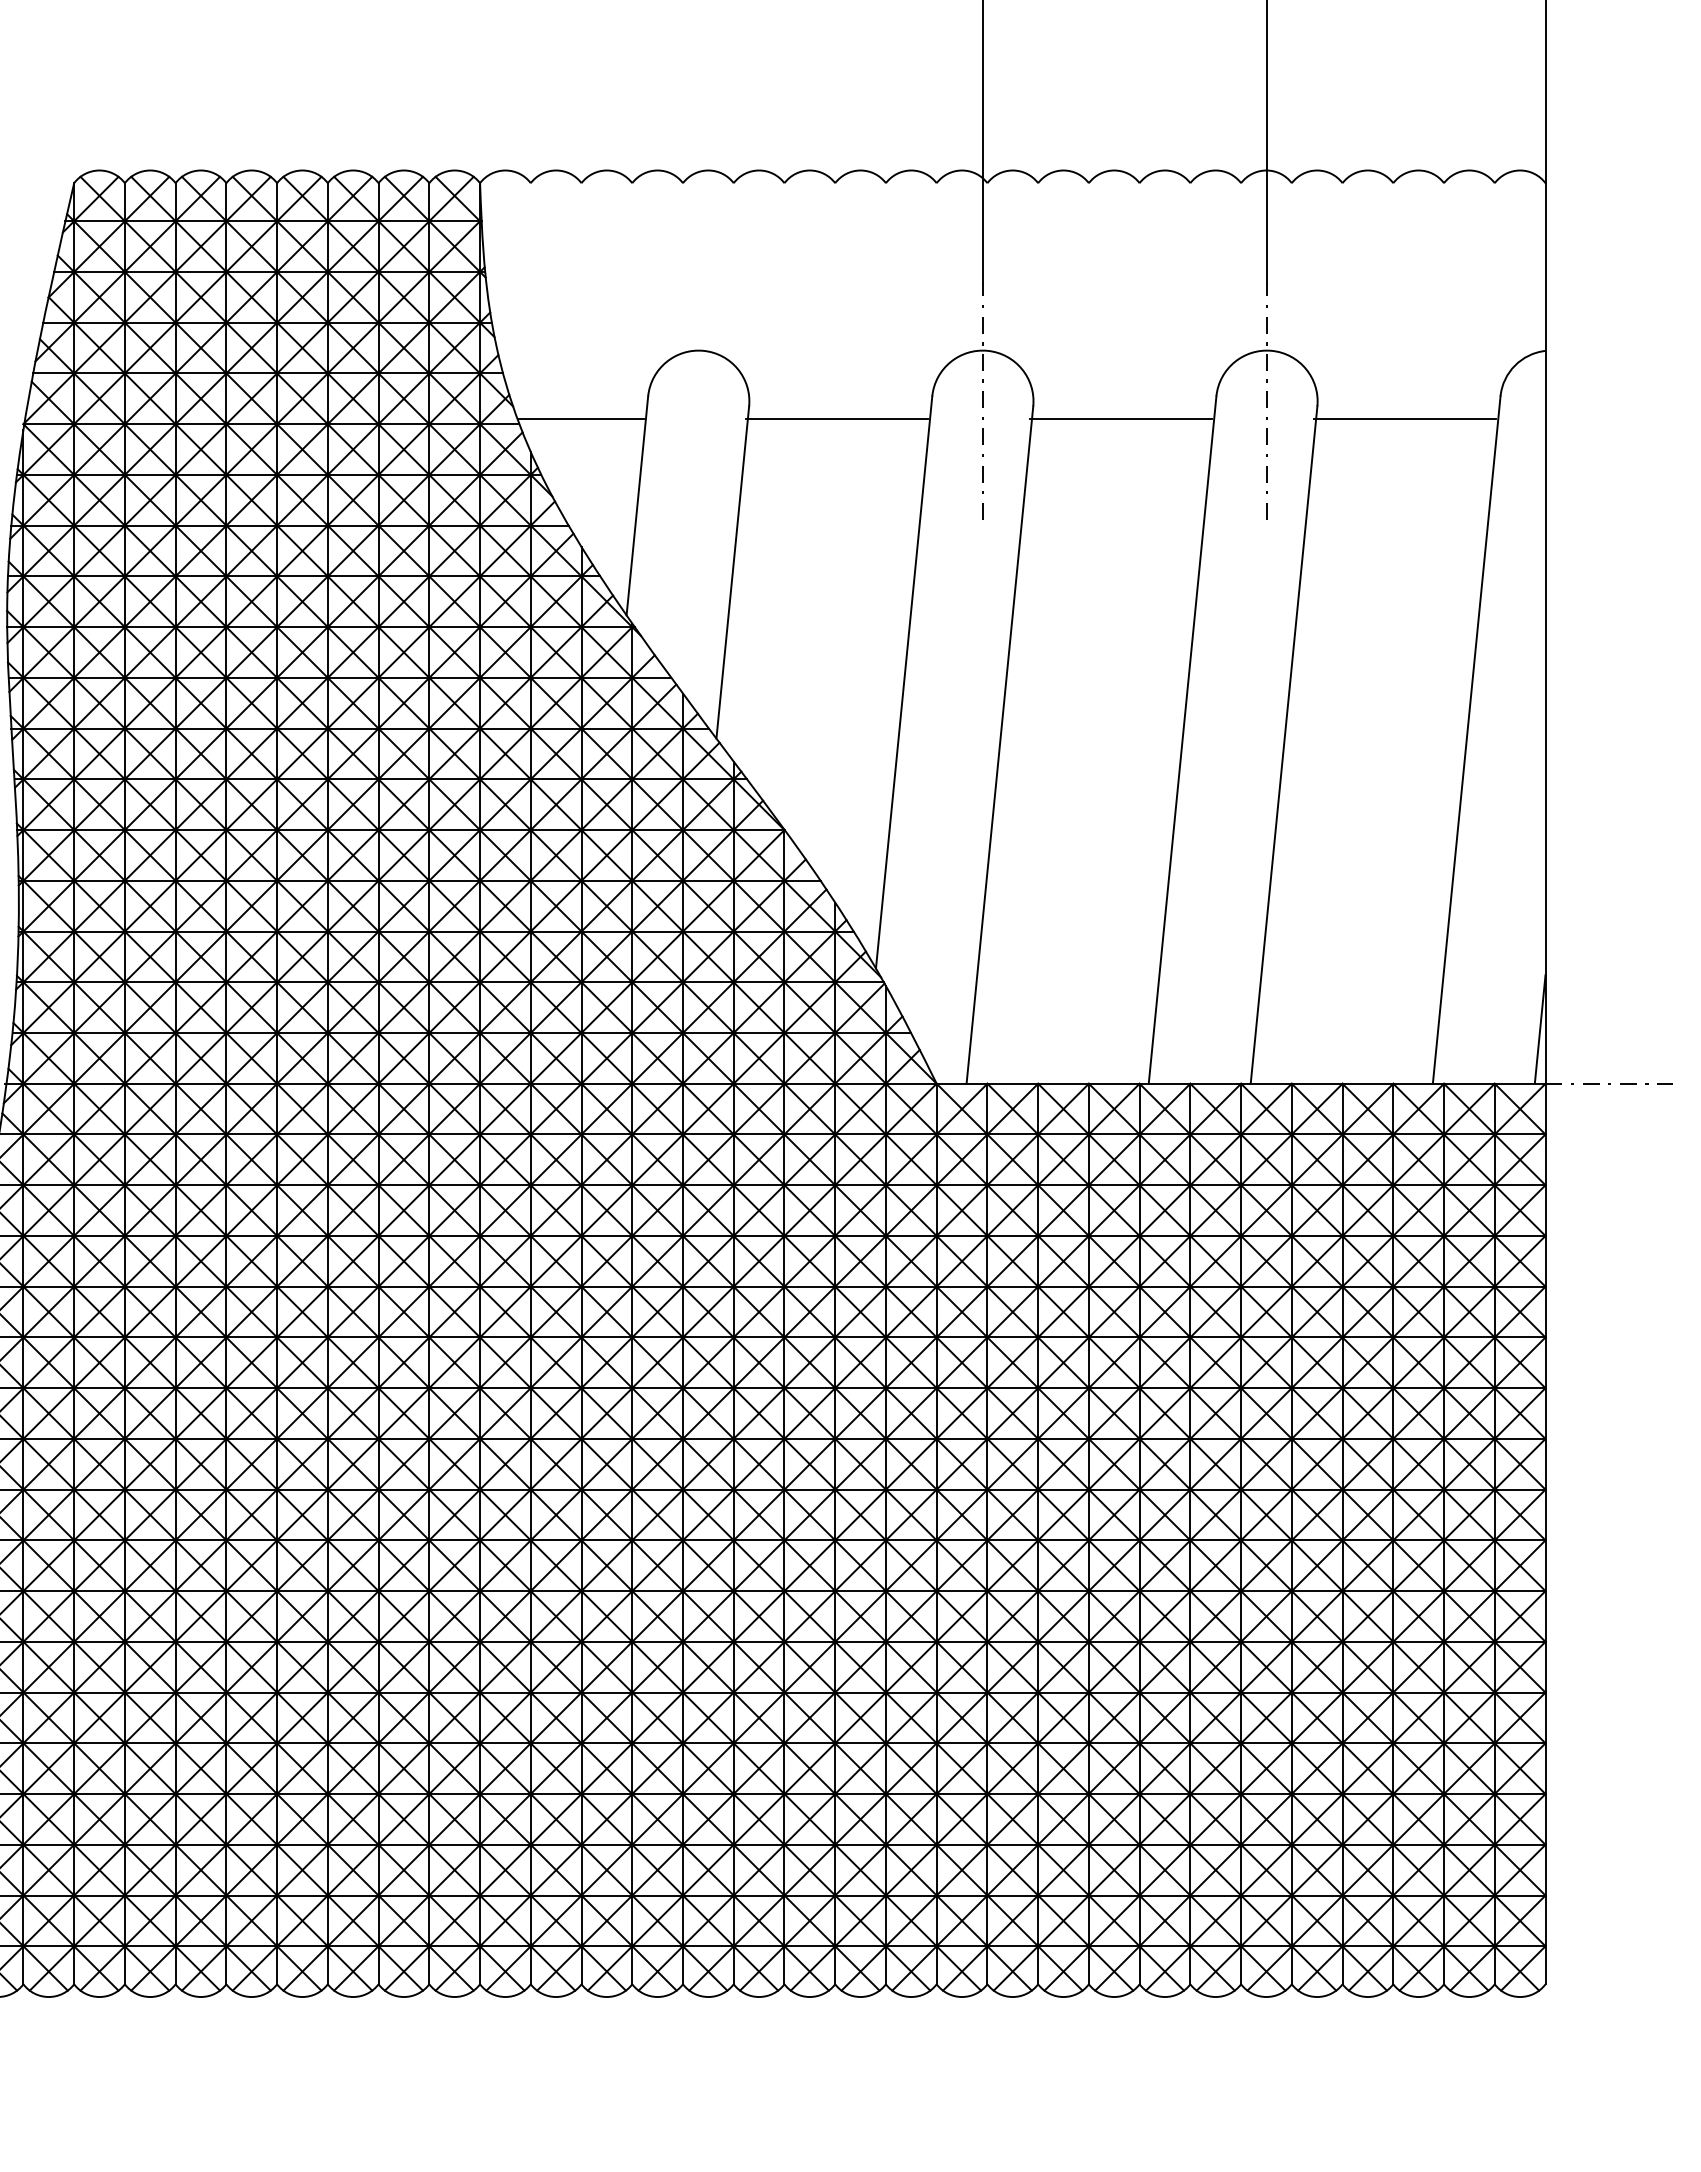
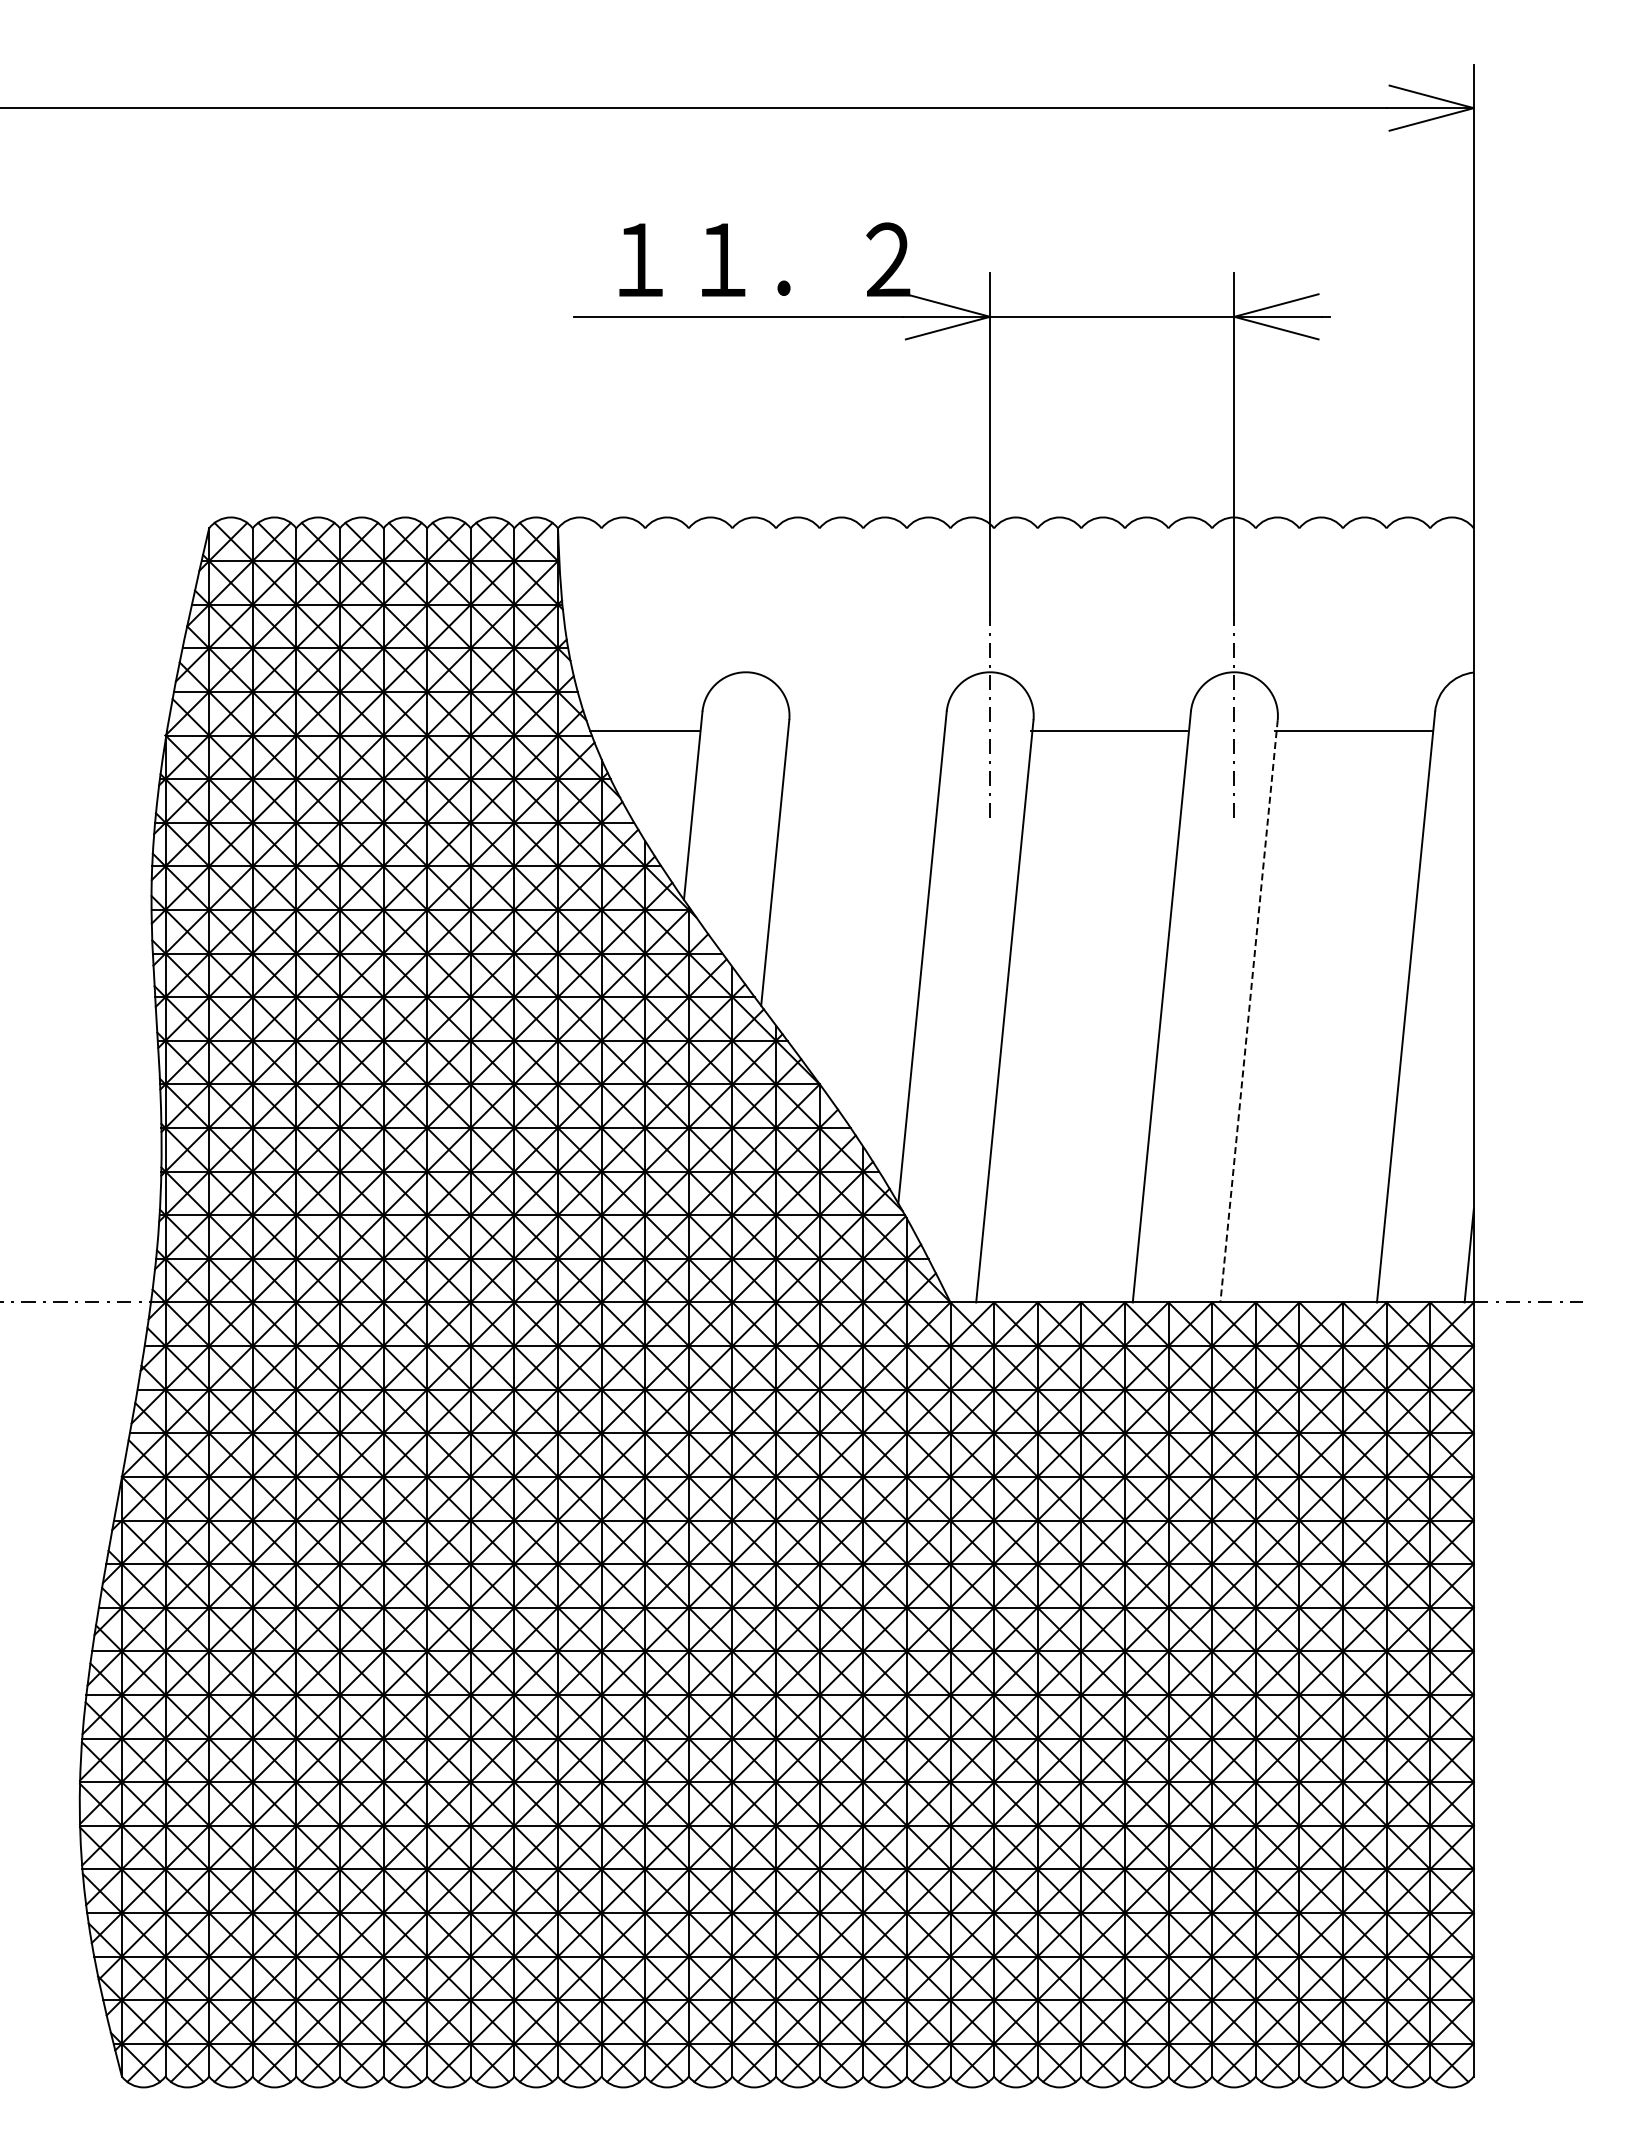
line: (836, 419) -> (864, 731), removed
line: (1284, 745) -> (1249, 1011), solid -> dashed

